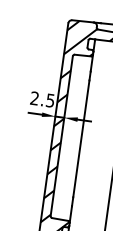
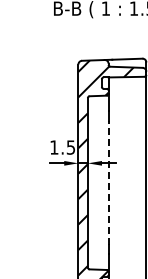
text: (34, 98) -> (54, 147), 2.5 -> 1.5
line: (81, 138) -> (108, 182), solid -> dashed

